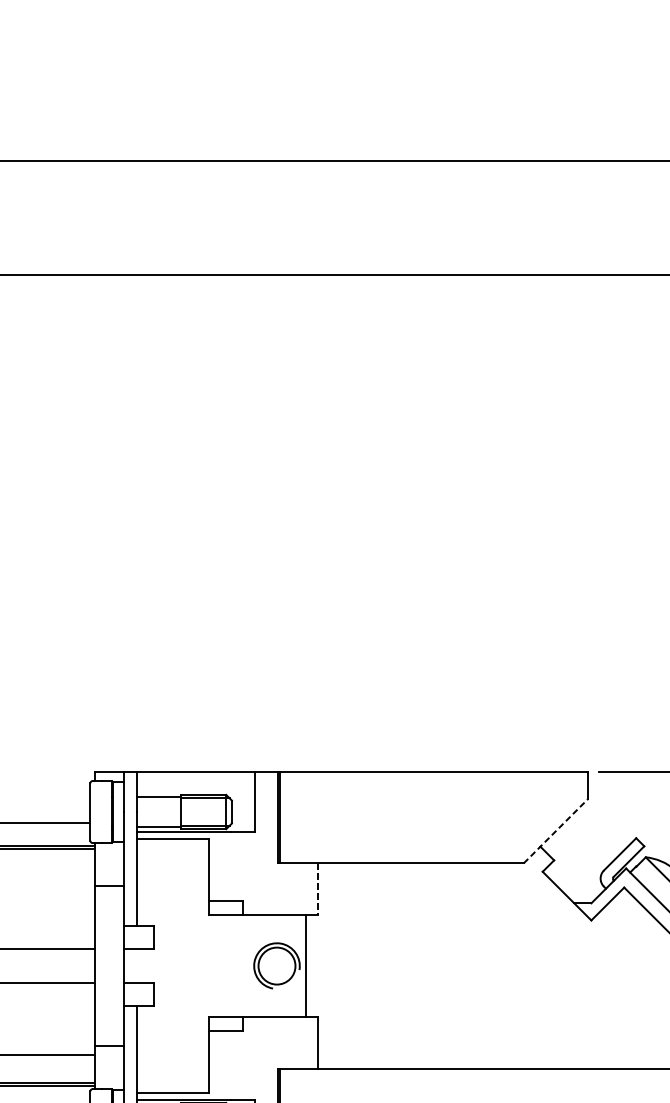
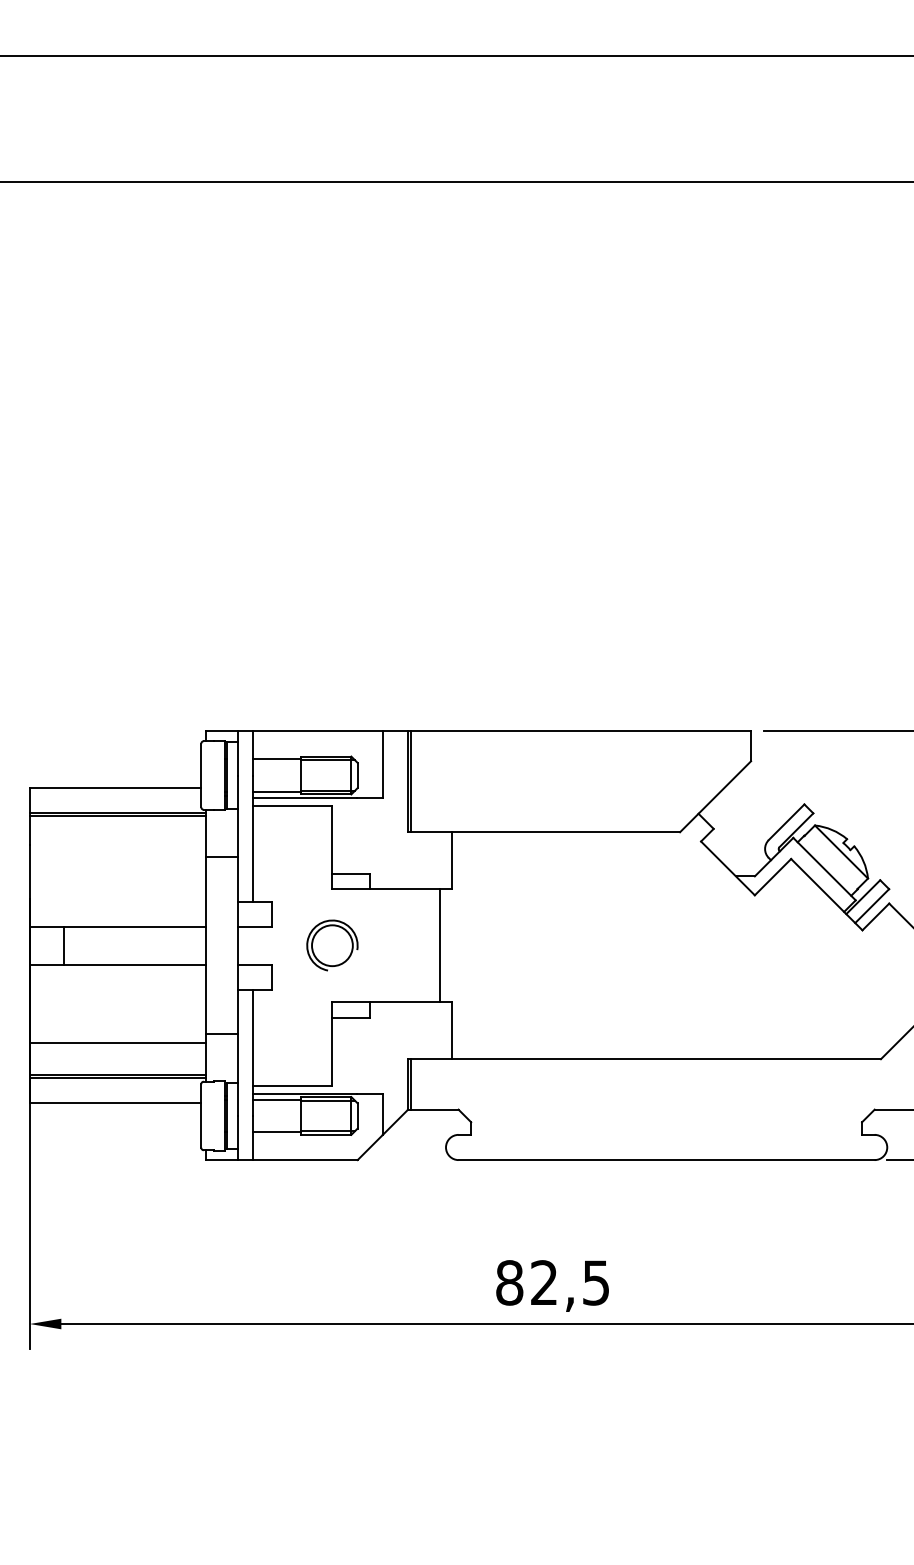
line: (555, 831) -> (715, 796), dashed -> solid
line: (317, 889) -> (452, 861), dashed -> solid
part: (277, 965) -> (332, 945), moved

